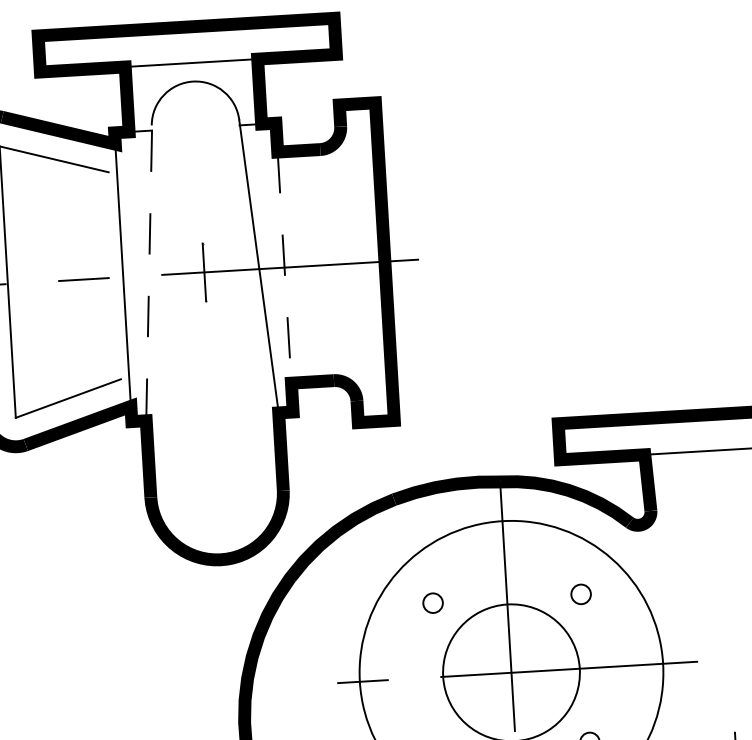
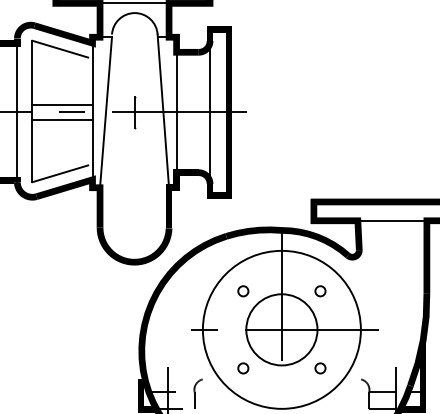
line: (349, 261) -> (210, 111), added
line: (64, 265) -> (62, 104), added
line: (284, 269) -> (176, 113), dashed -> solid
line: (148, 277) -> (105, 113), dashed -> solid
line: (66, 295) -> (62, 120), added

